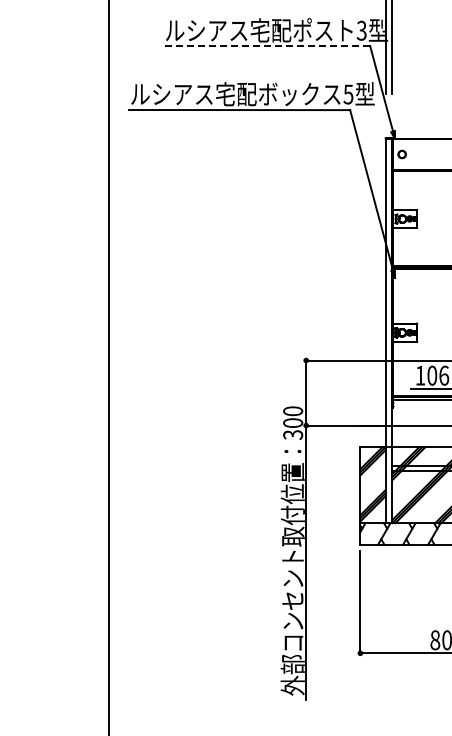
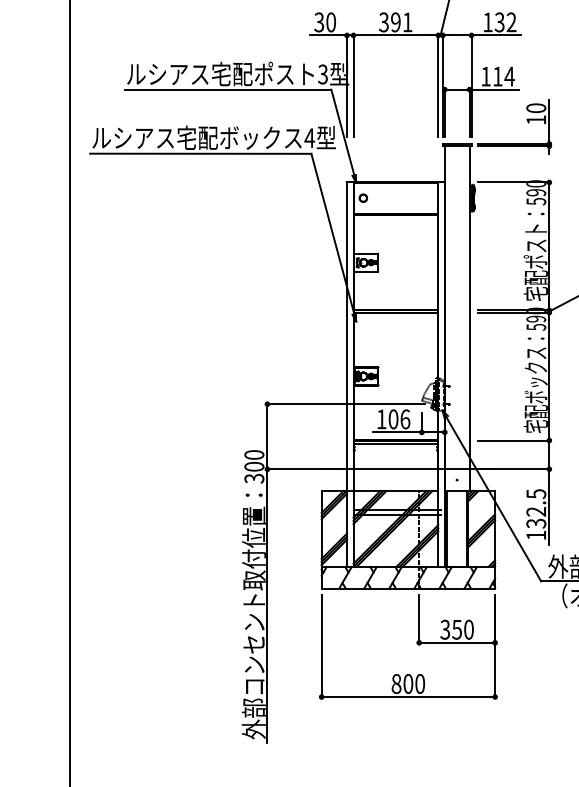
line: (266, 45) -> (227, 89), dashed -> solid
text: (348, 94) -> (309, 138), 5 -> 4

